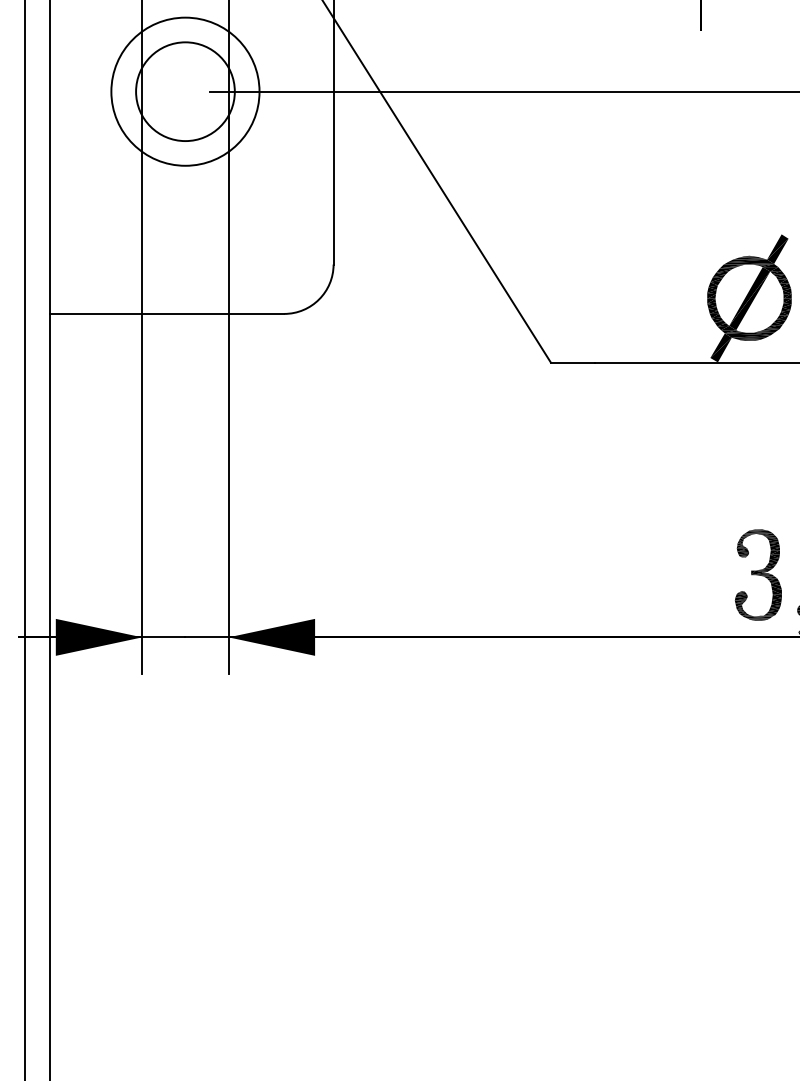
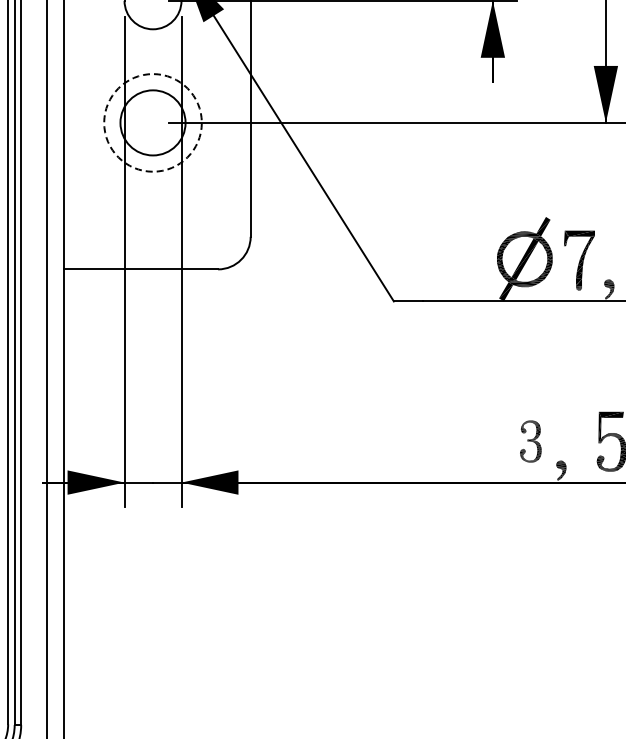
circle: (184, 91) -> (152, 122), solid -> dashed
part: (758, 575) -> (530, 441), size x0.7

